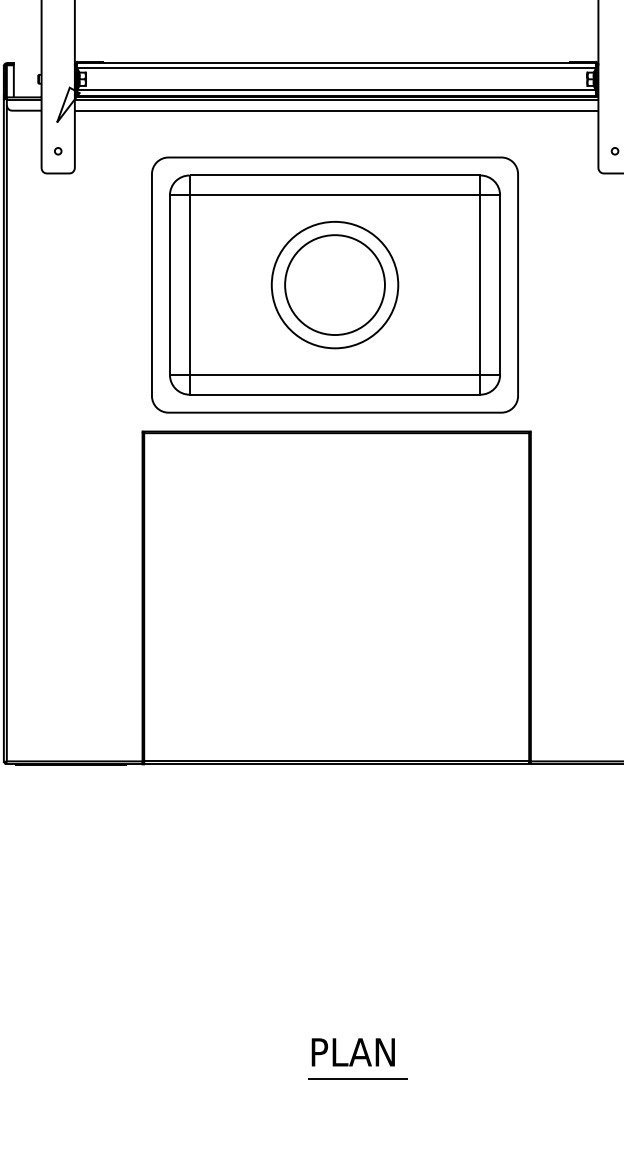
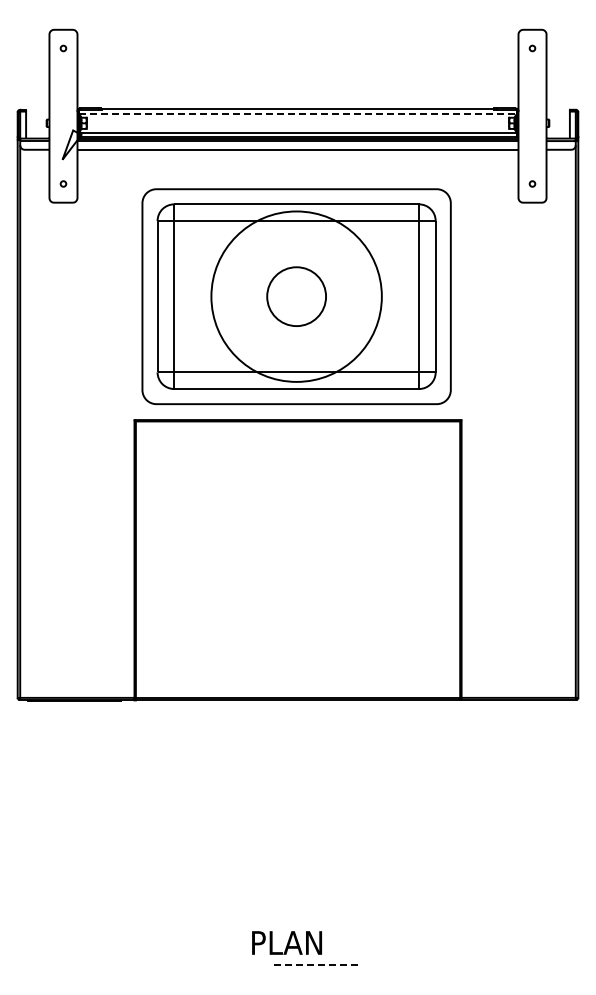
line: (337, 68) -> (298, 114), solid -> dashed
circle: (334, 284) -> (296, 296), size x0.7
circle: (334, 284) -> (296, 296), size x1.6
text: (352, 1051) -> (286, 942), moved
line: (357, 1079) -> (315, 965), solid -> dashed

